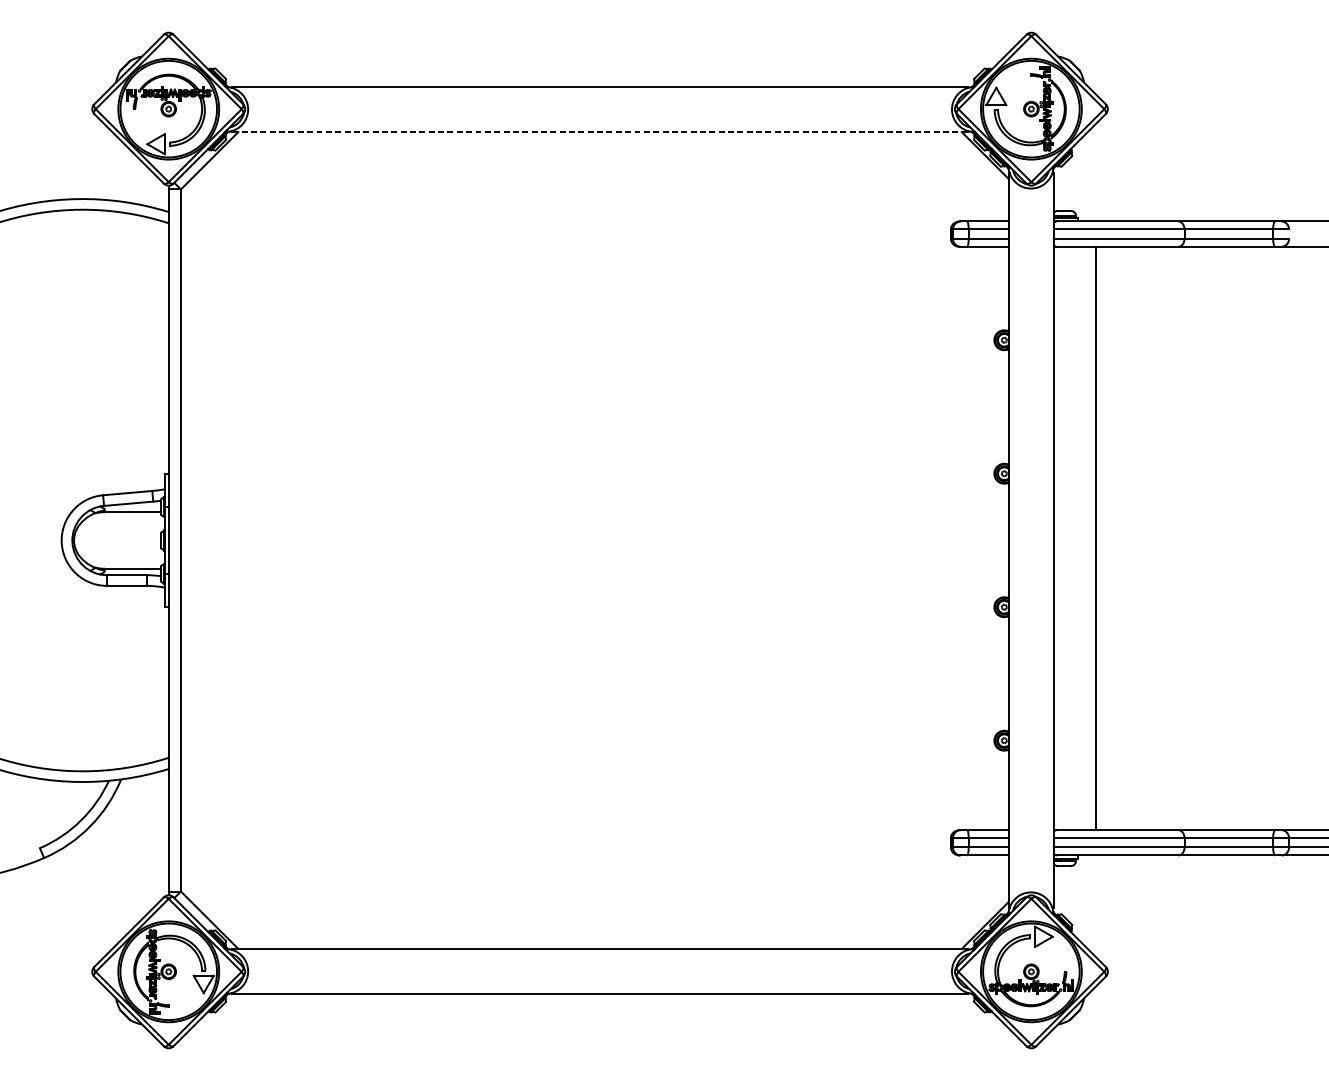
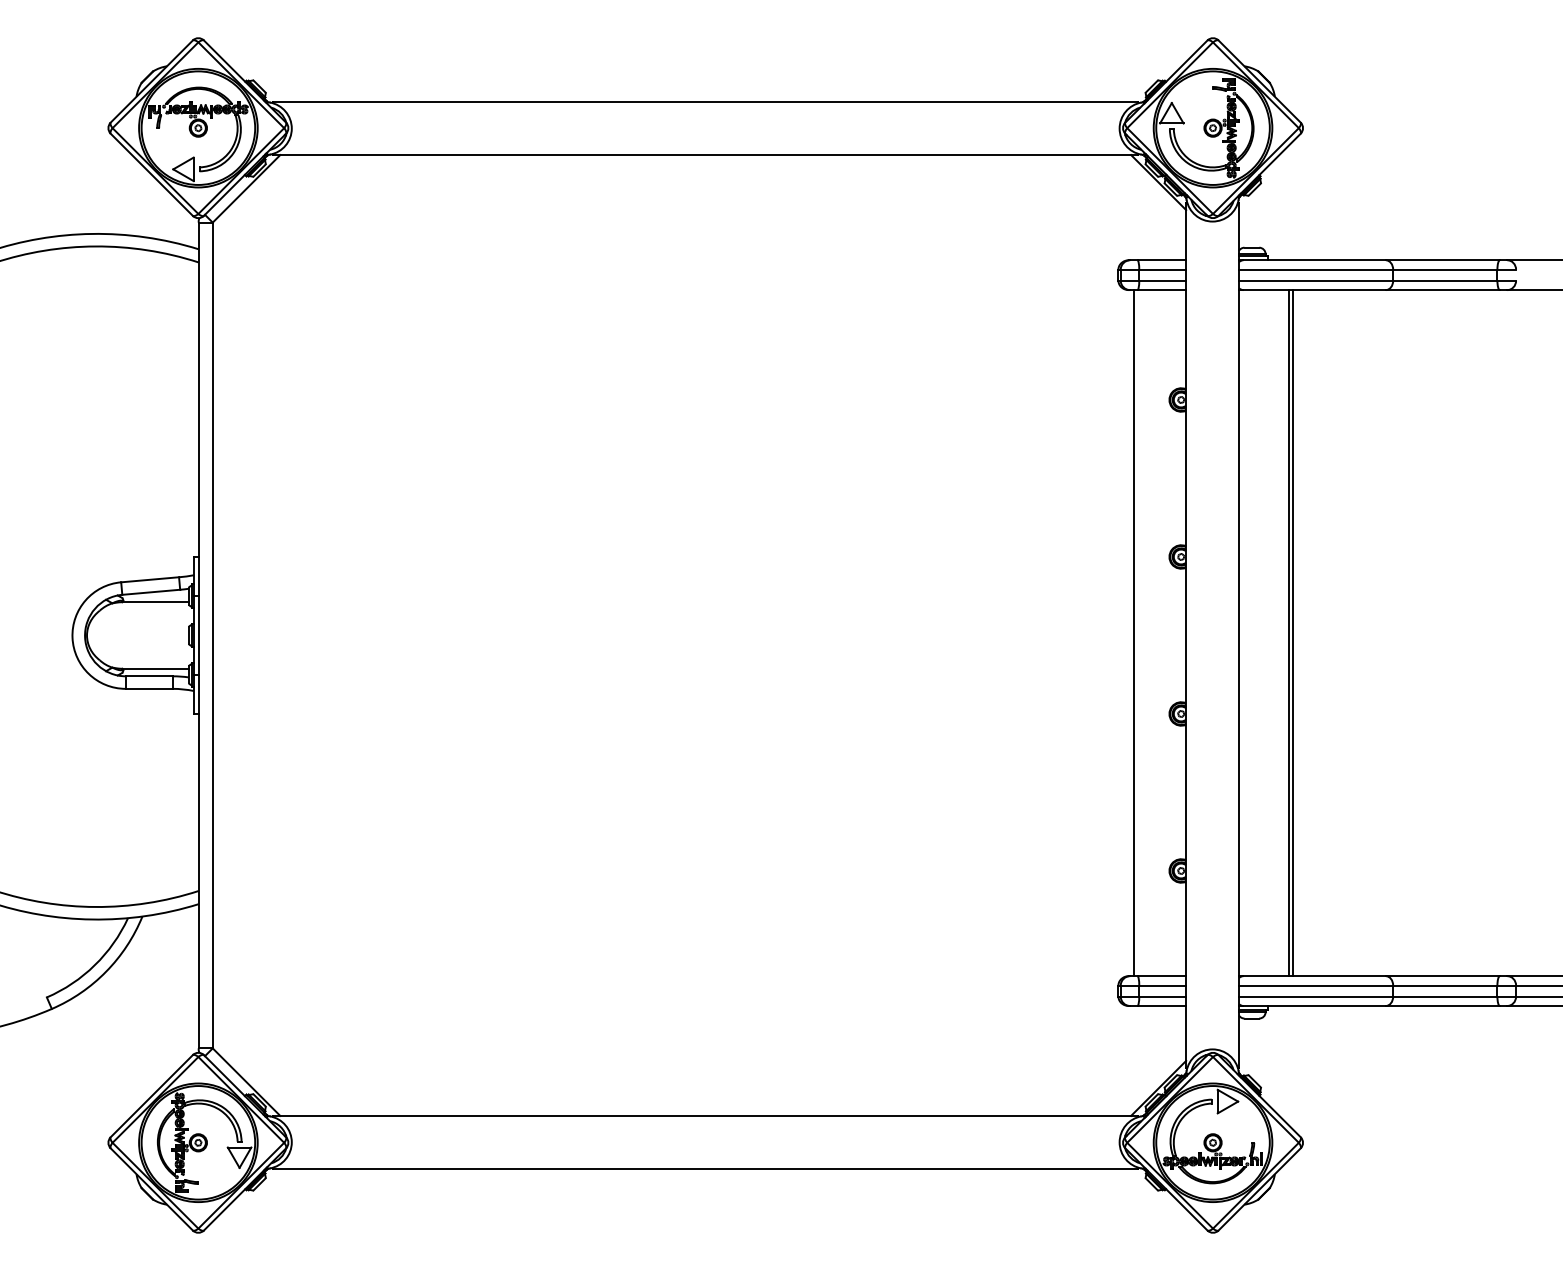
line: (599, 132) -> (705, 155), dashed -> solid
line: (964, 538) -> (1134, 633), added
line: (1099, 538) -> (1293, 633), added

